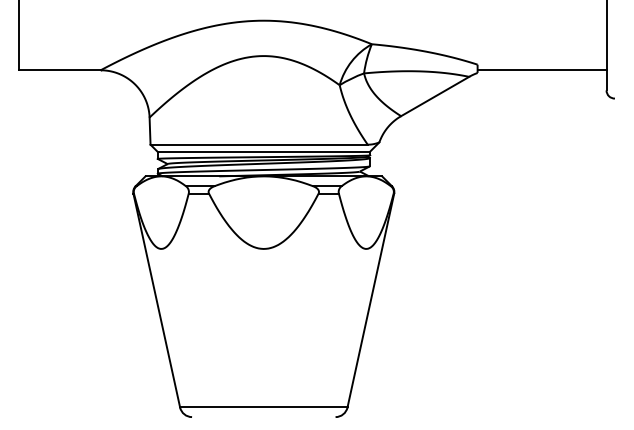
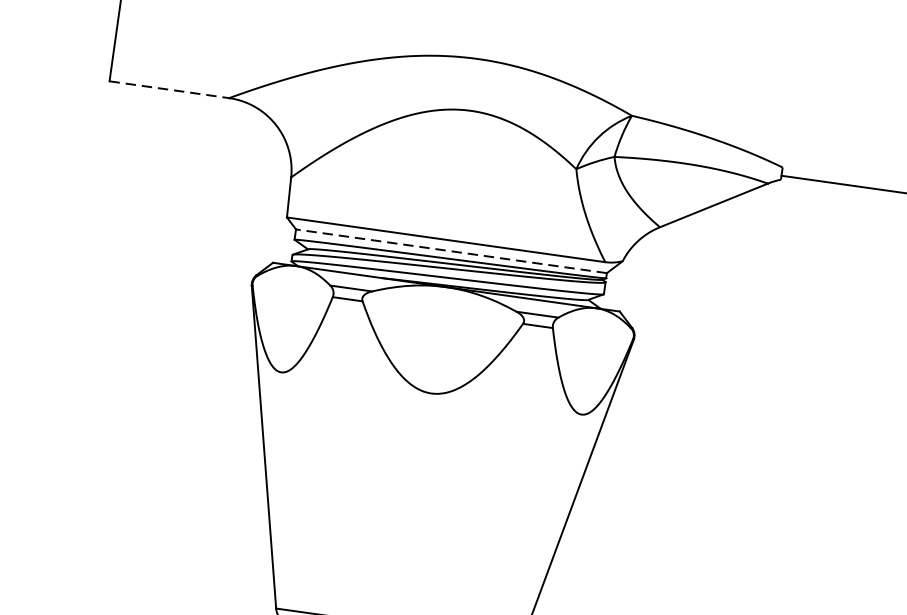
line: (59, 70) -> (168, 89), solid -> dashed
line: (263, 151) -> (451, 250), solid -> dashed

